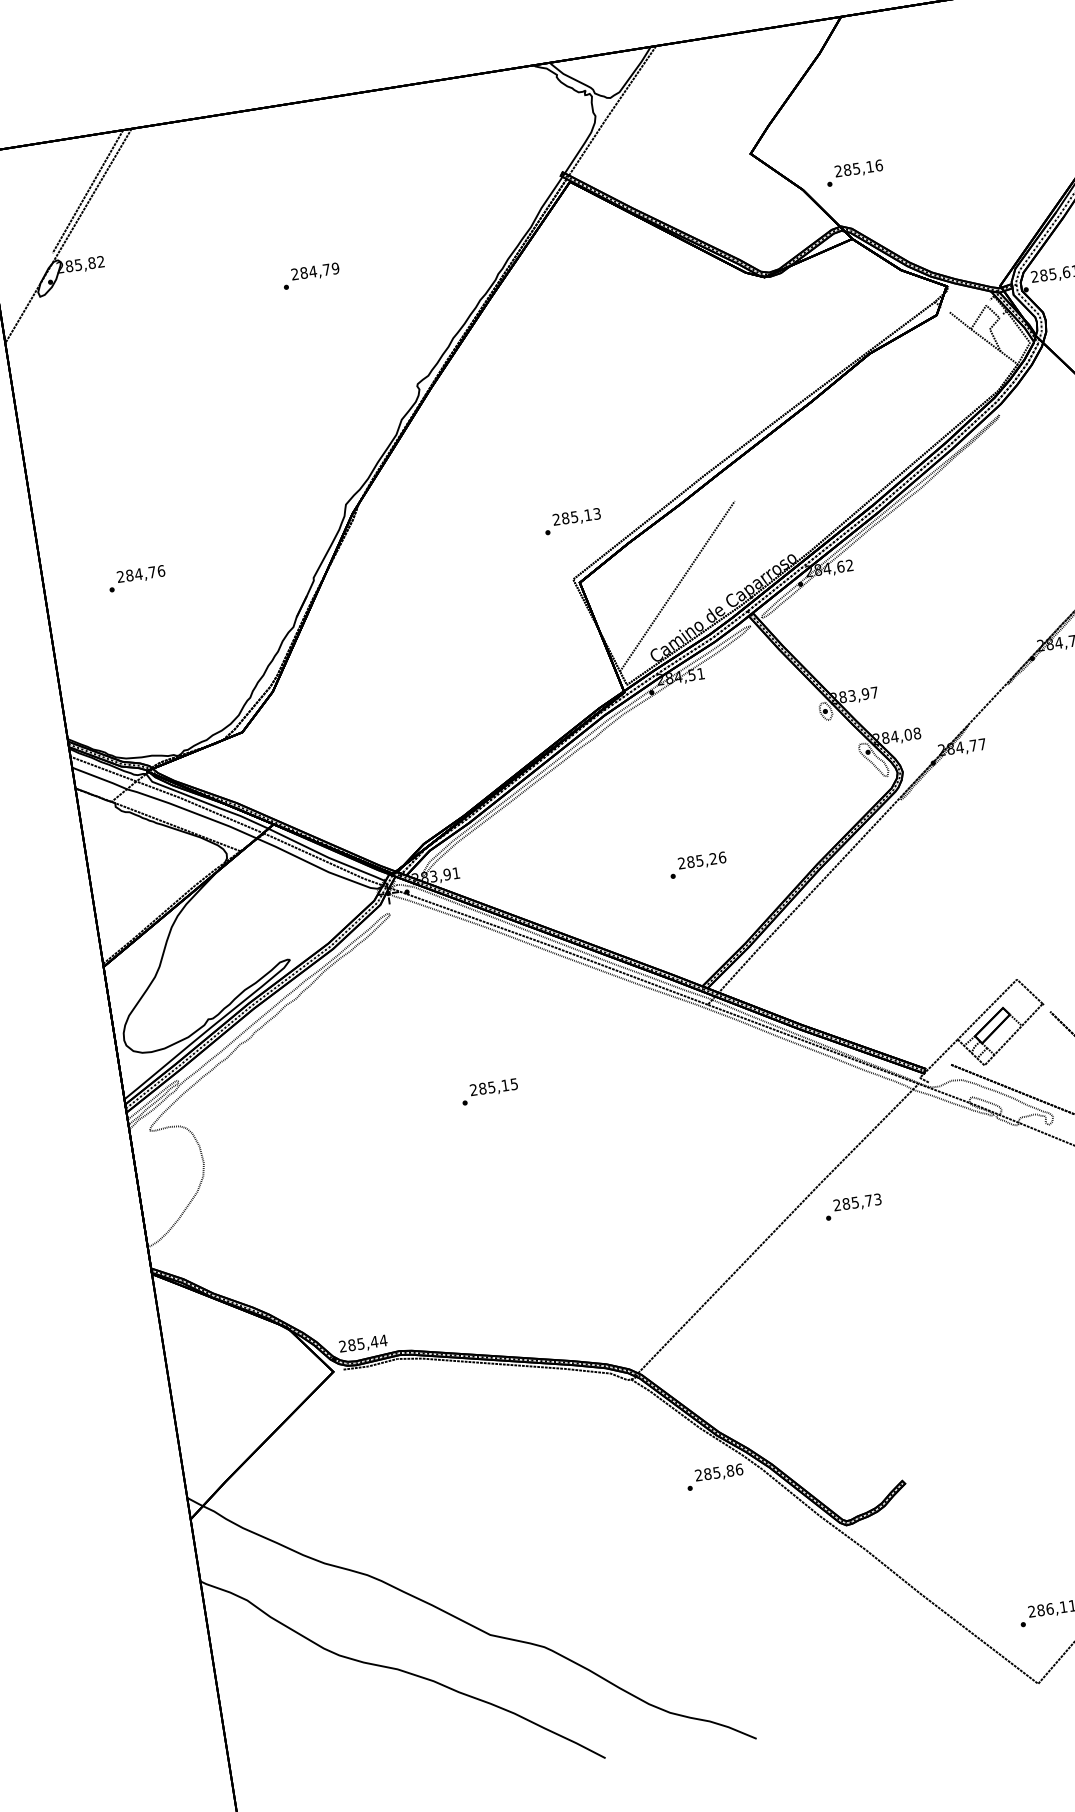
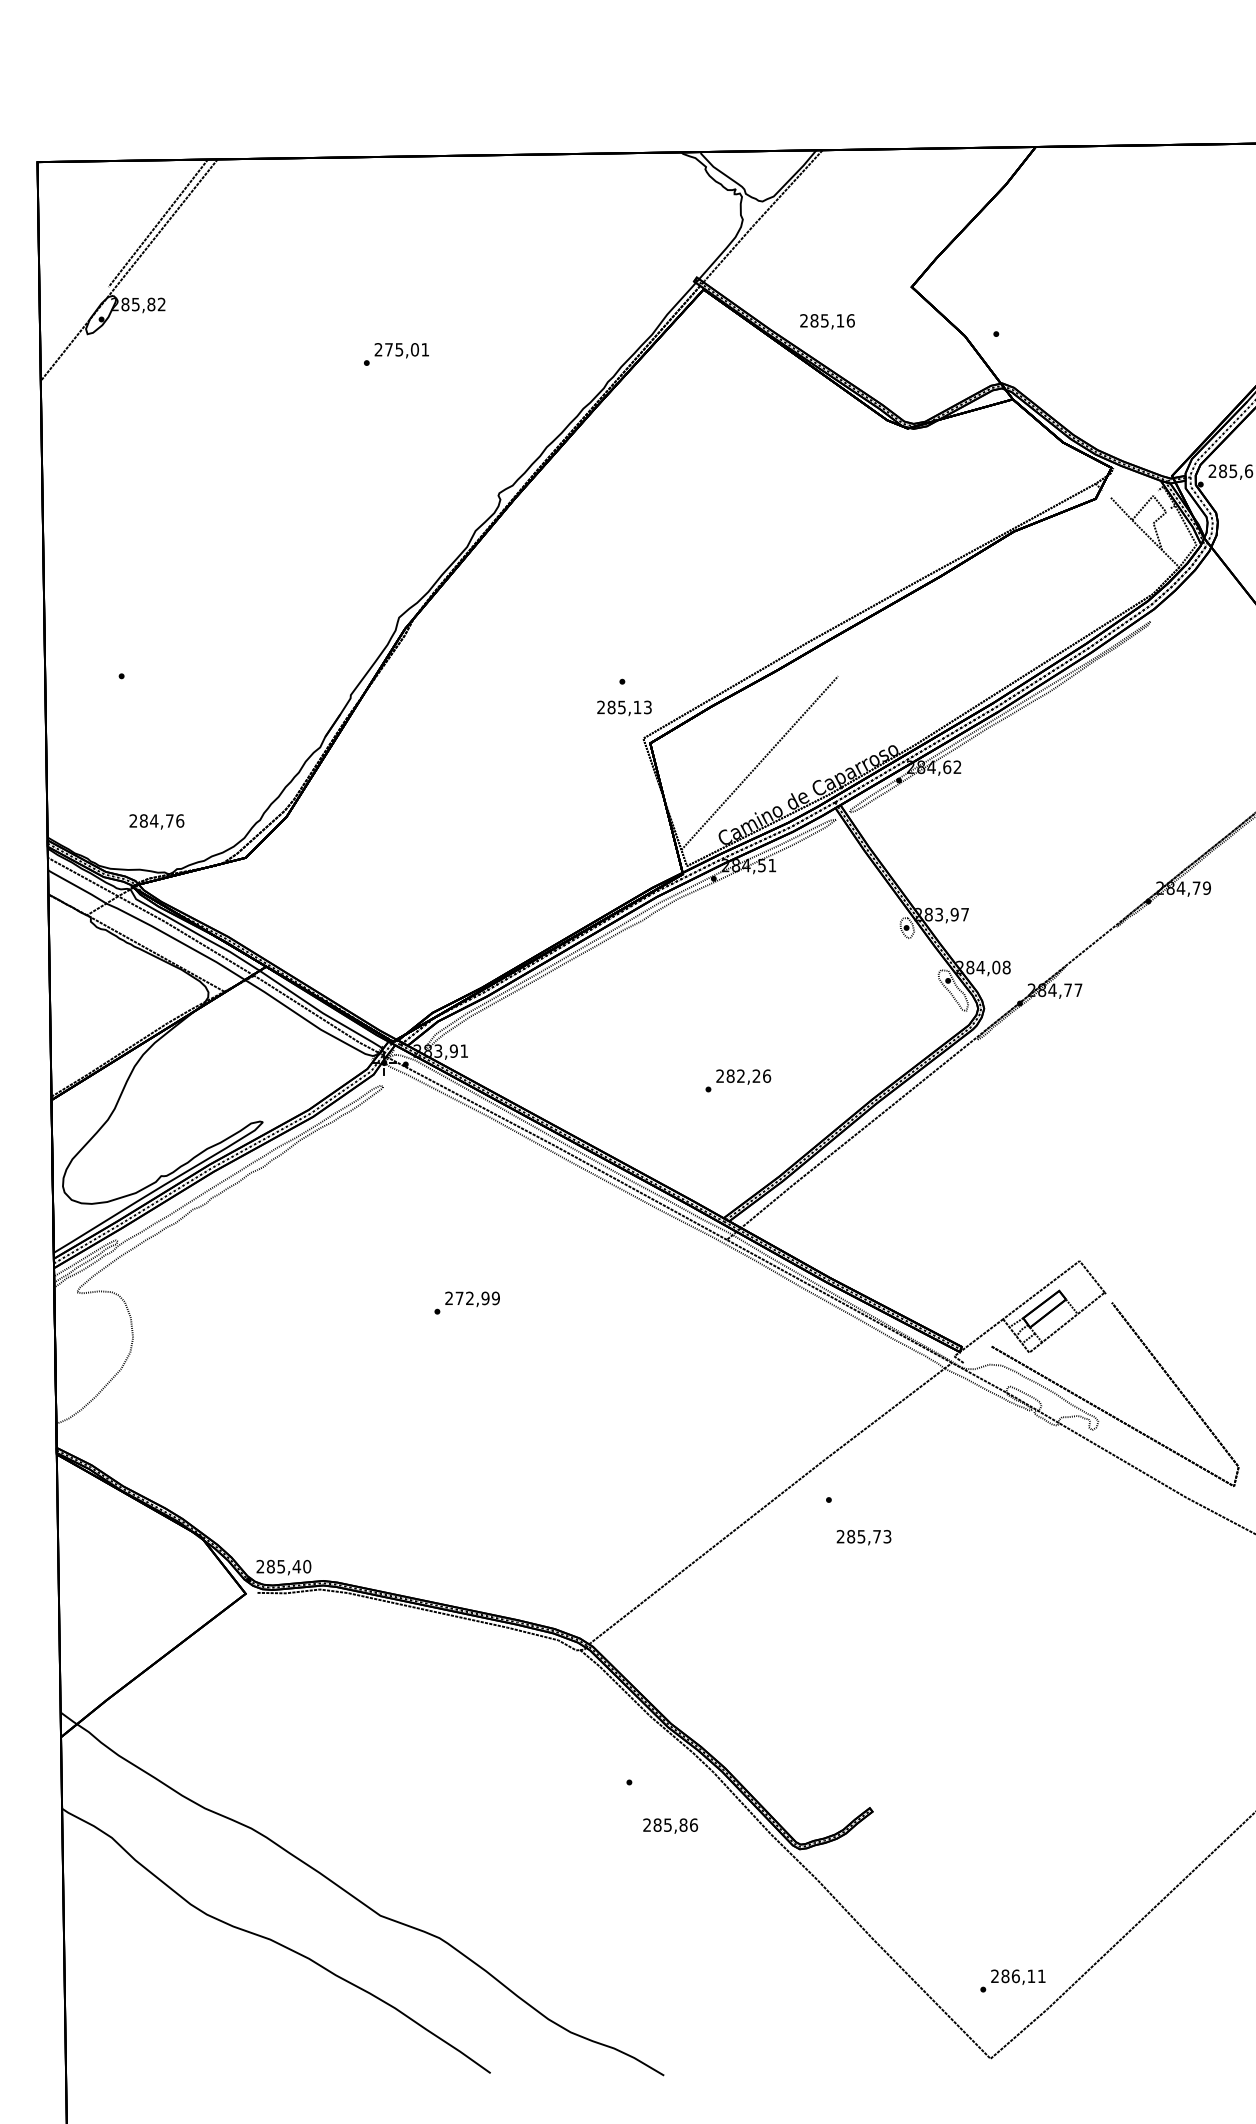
text: (858, 169) -> (827, 321), moved
text: (320, 270) -> (407, 349), 284,79 -> 275,01
text: (576, 516) -> (624, 707), moved
text: (140, 574) -> (156, 821), moved
text: (699, 860) -> (740, 1075), 285,26 -> 282,26
text: (498, 1086) -> (477, 1298), 285,15 -> 272,99
text: (857, 1203) -> (863, 1537), moved
text: (382, 1340) -> (306, 1566), 285,44 -> 285,40
text: (719, 1472) -> (670, 1825), moved

